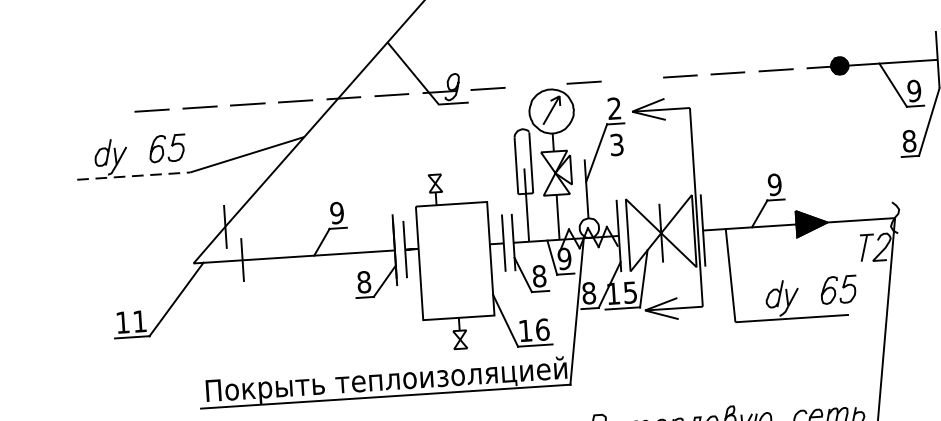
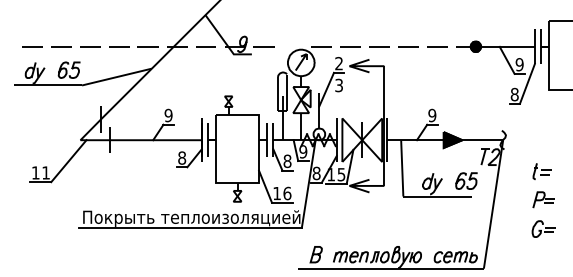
line: (631, 78) -> (350, 46), added
line: (103, 113) -> (32, 46), added
line: (134, 176) -> (48, 85), dashed -> solid

